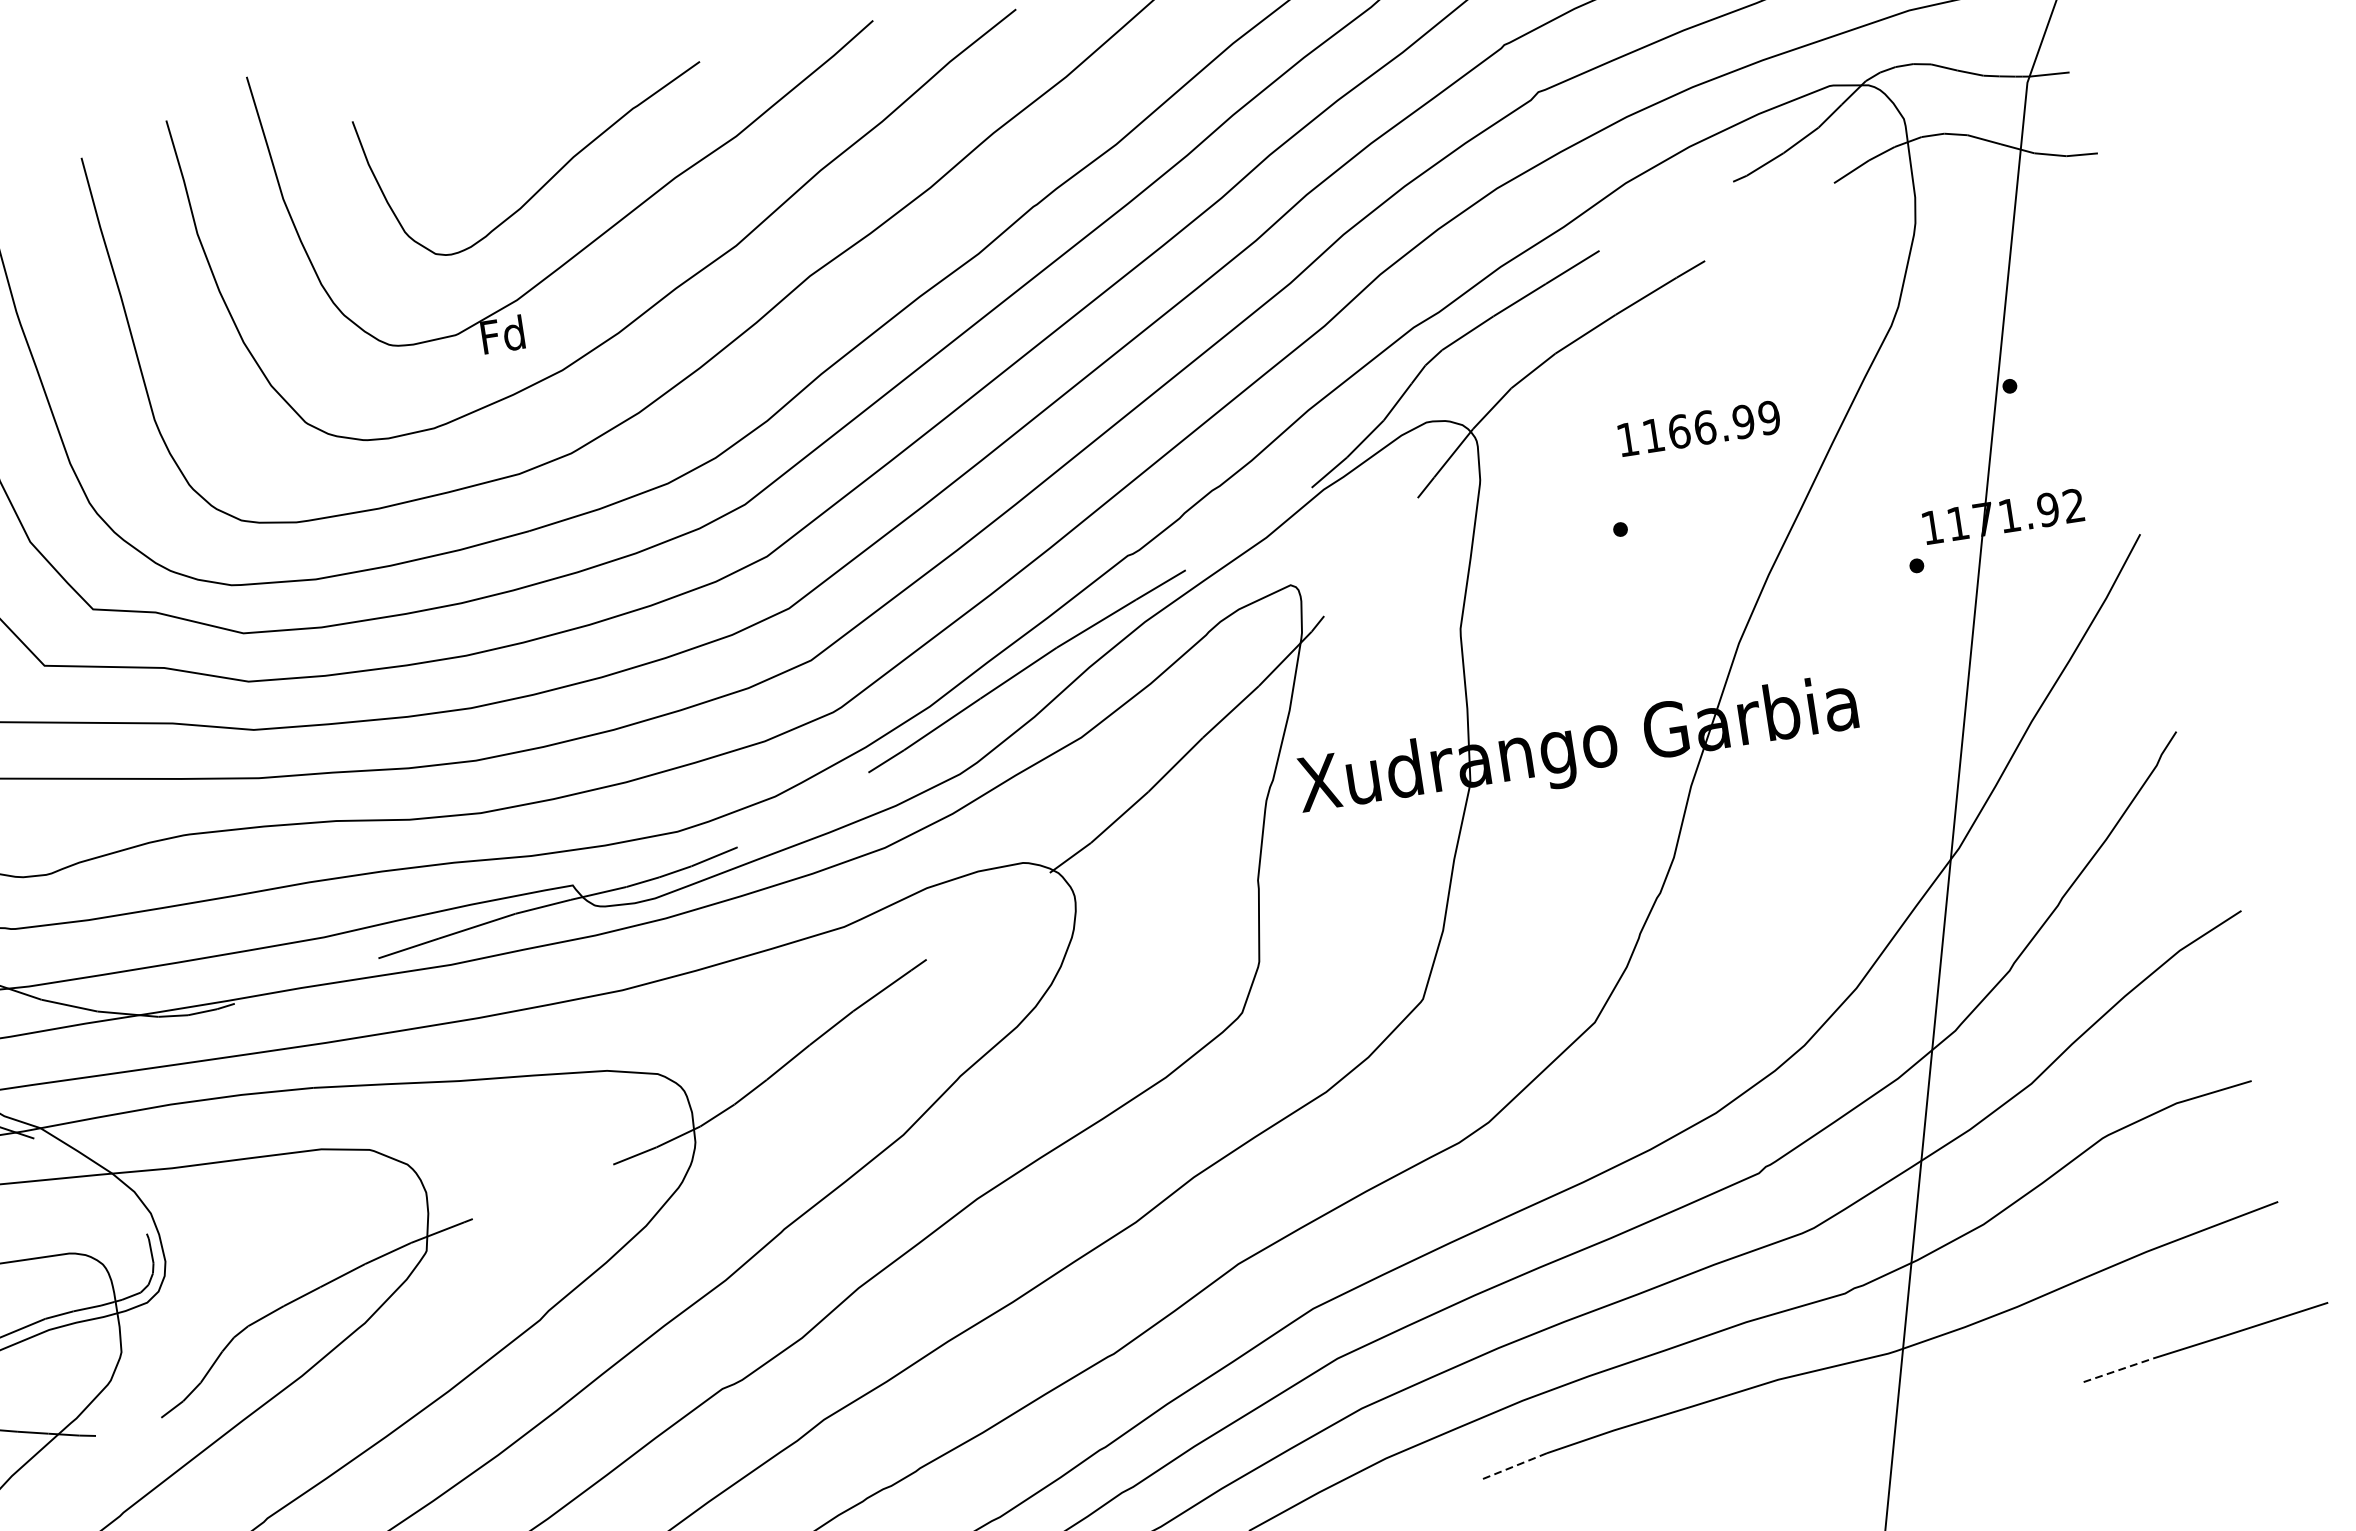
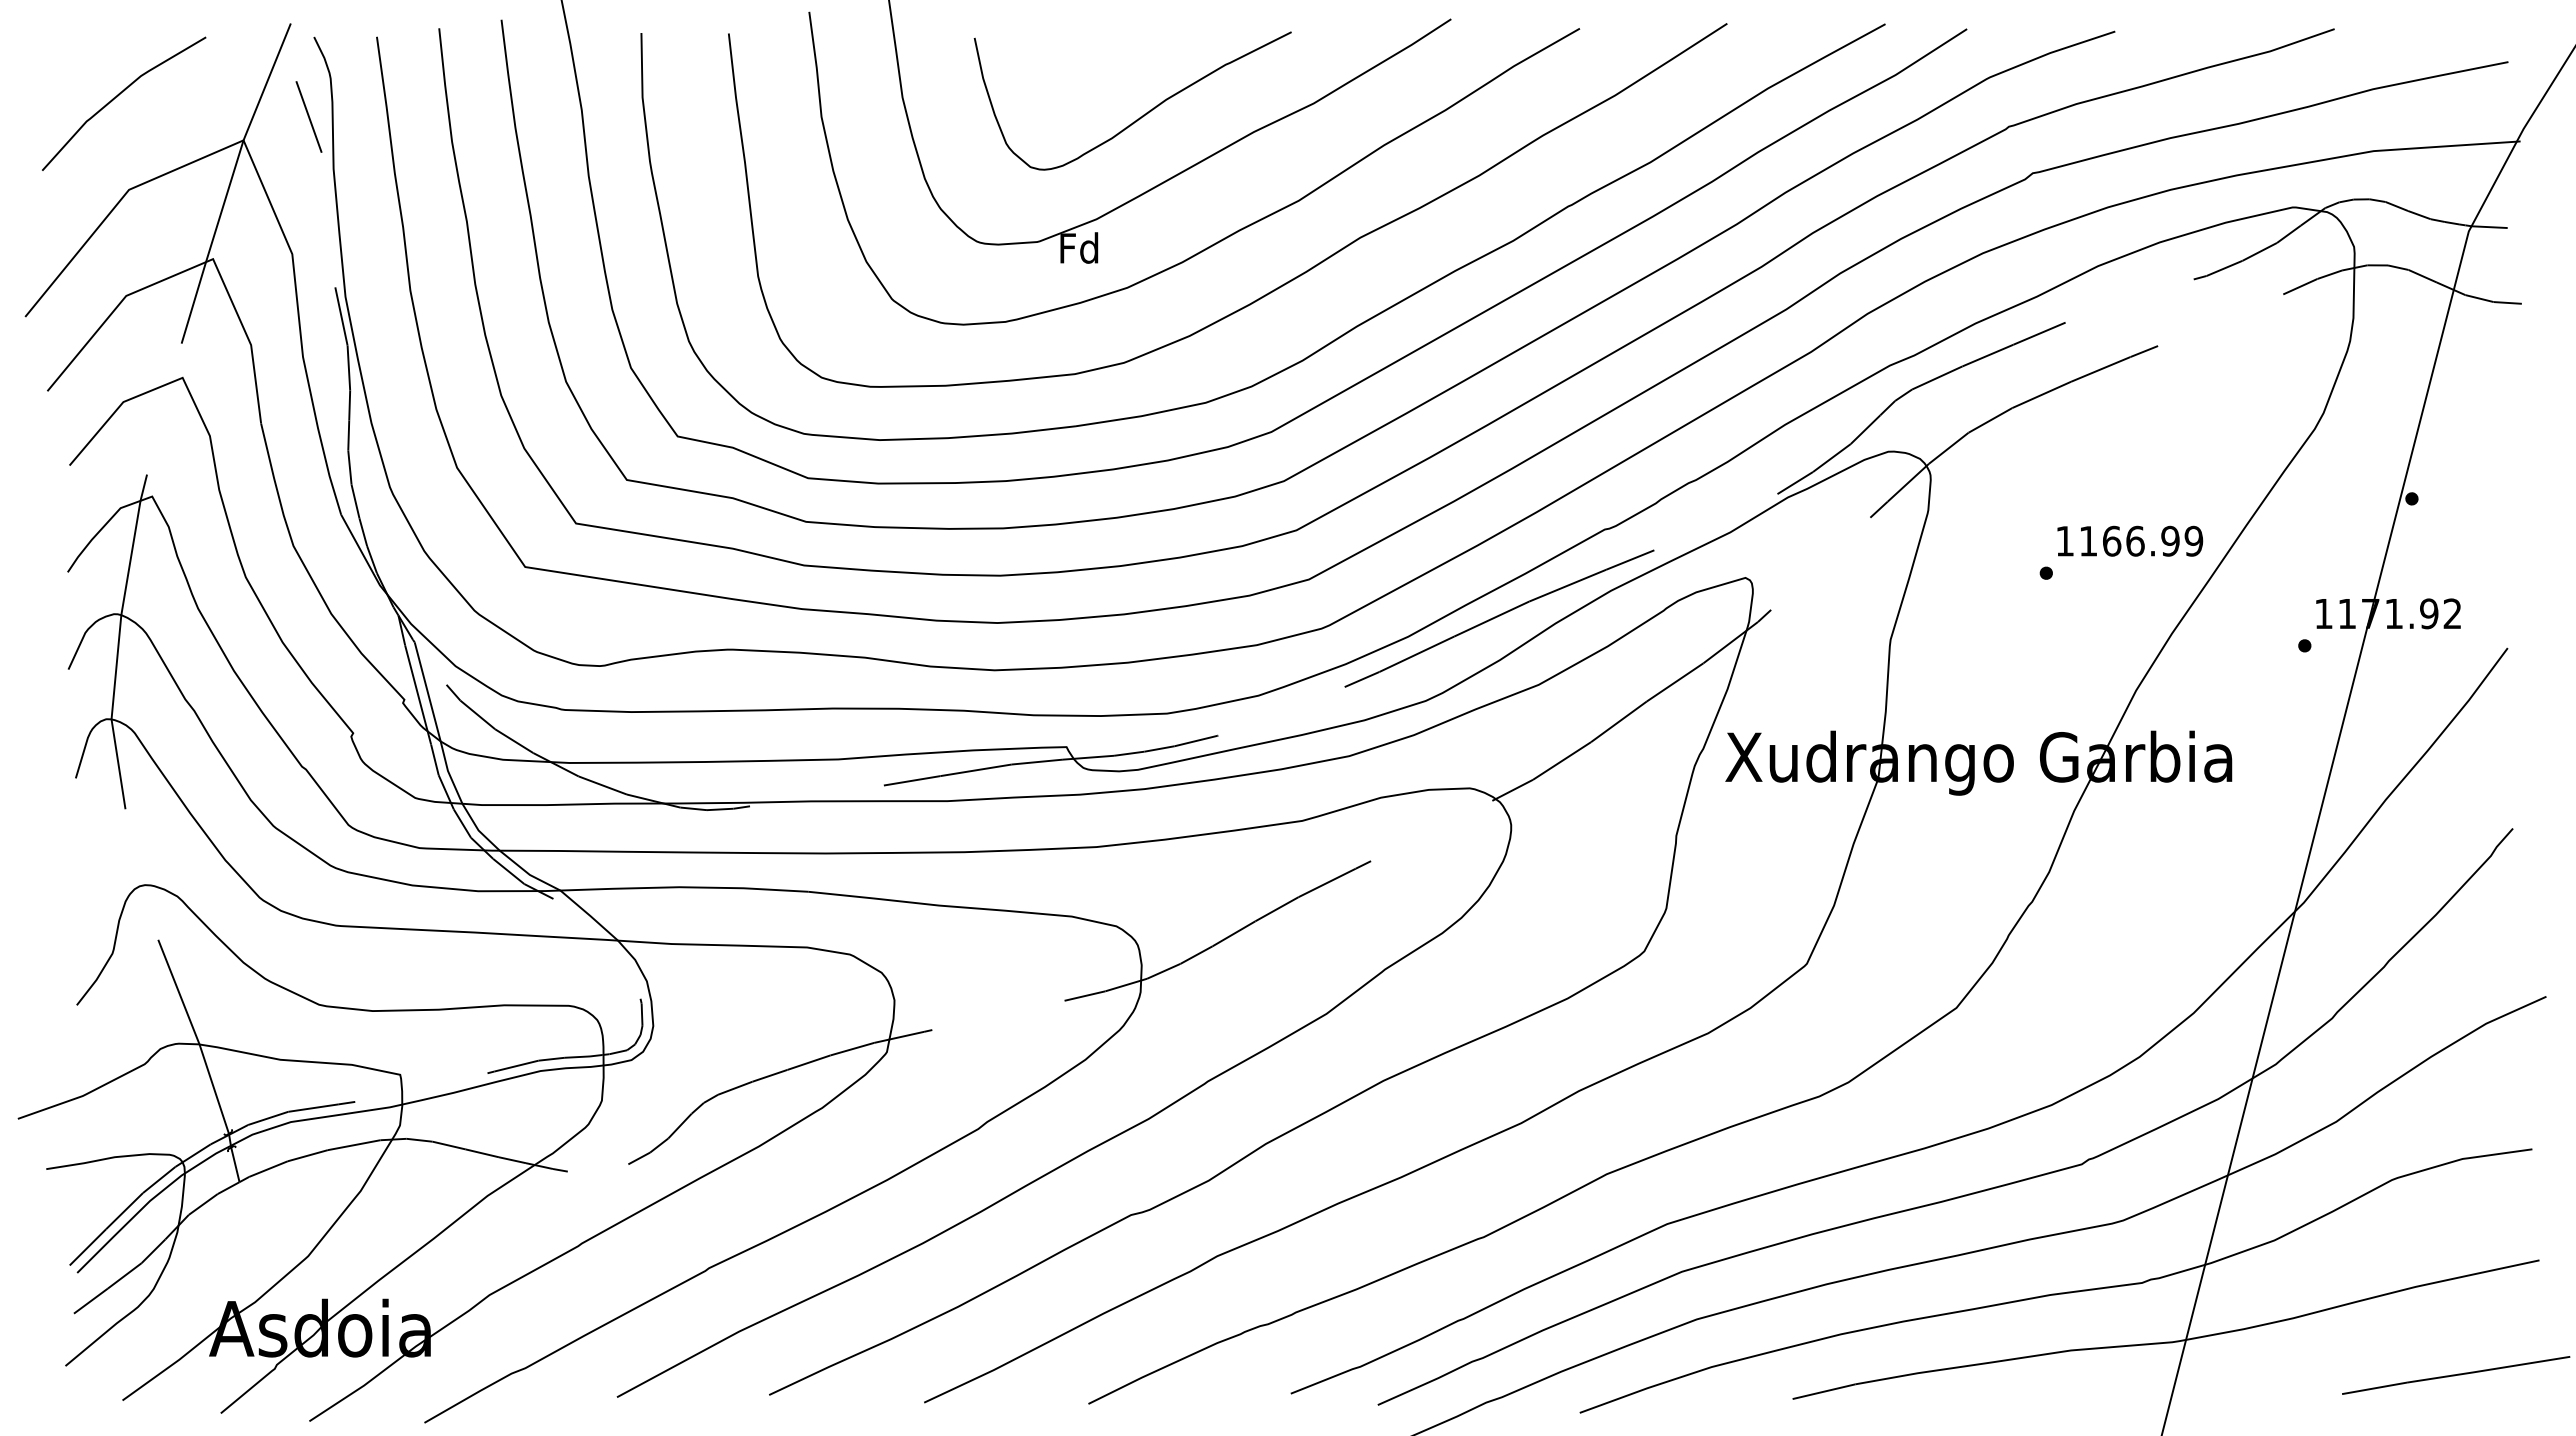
text: (1699, 427) -> (2130, 540), moved
line: (2119, 1370) -> (2375, 1388), dashed -> solid
line: (1513, 1466) -> (1823, 1391), dashed -> solid

